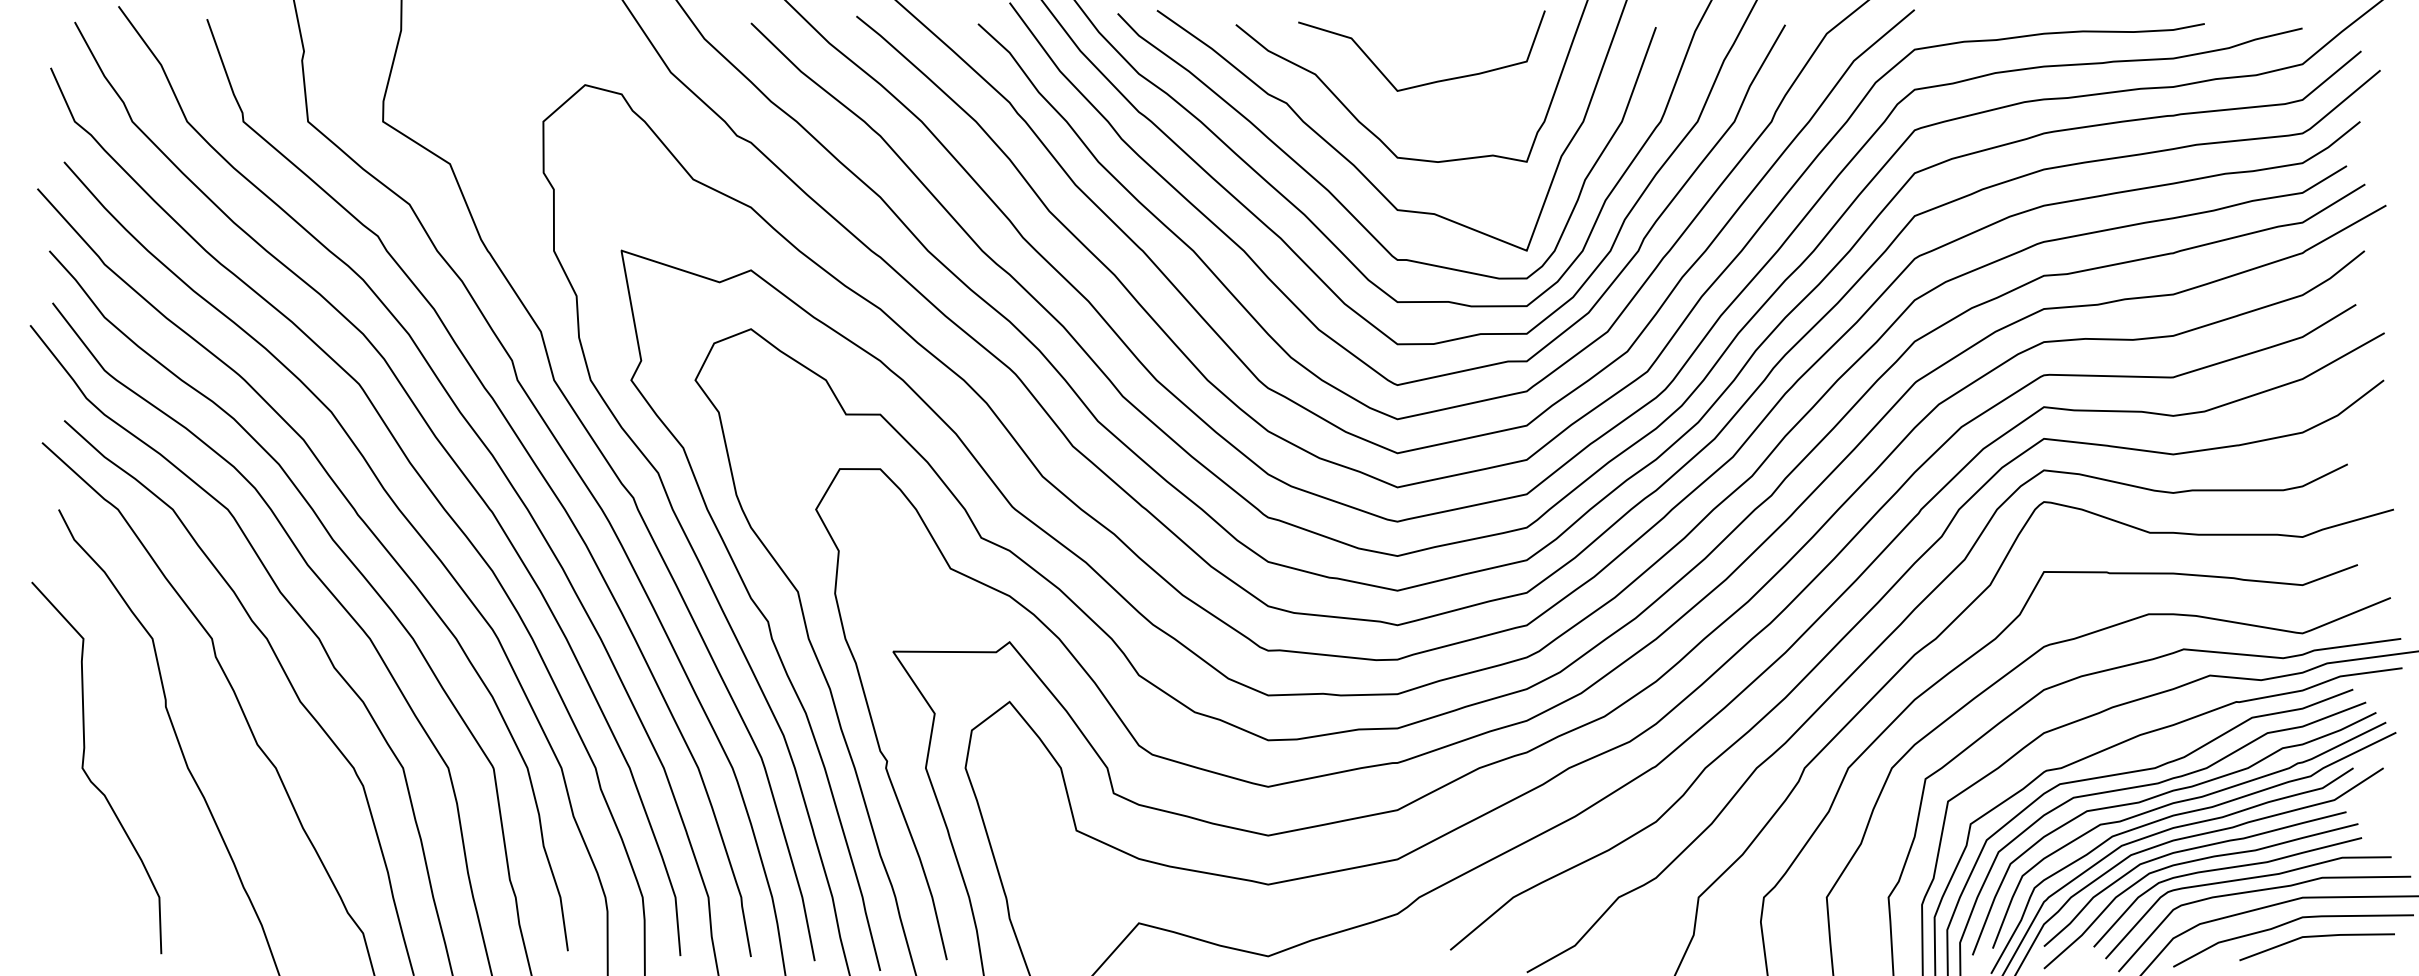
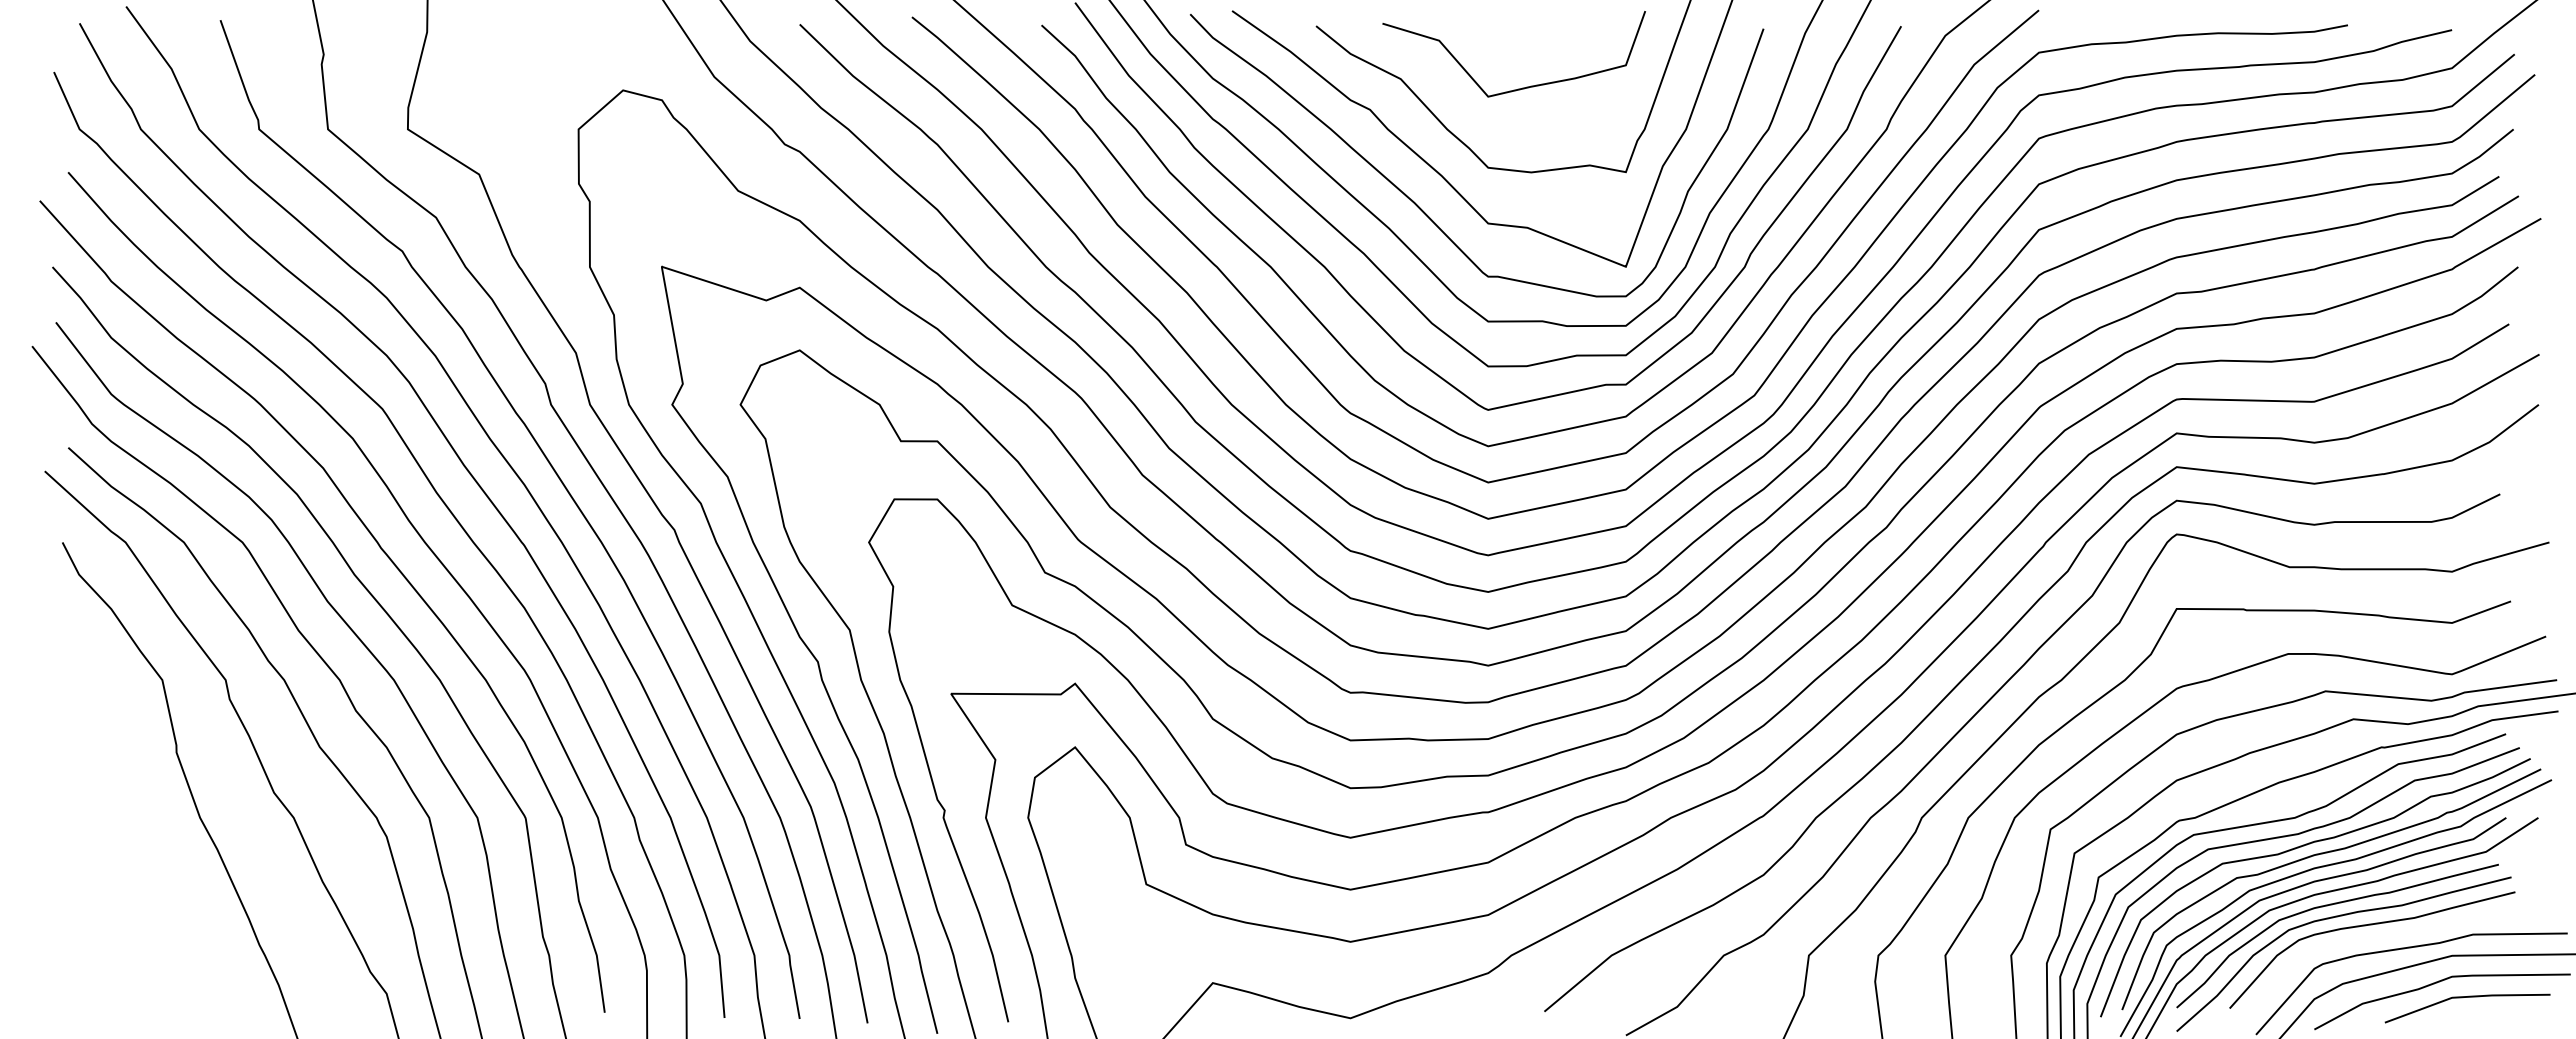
curve: (87, 774) -> (93, 824), removed
curve: (2242, 880) -> (2388, 937), removed

